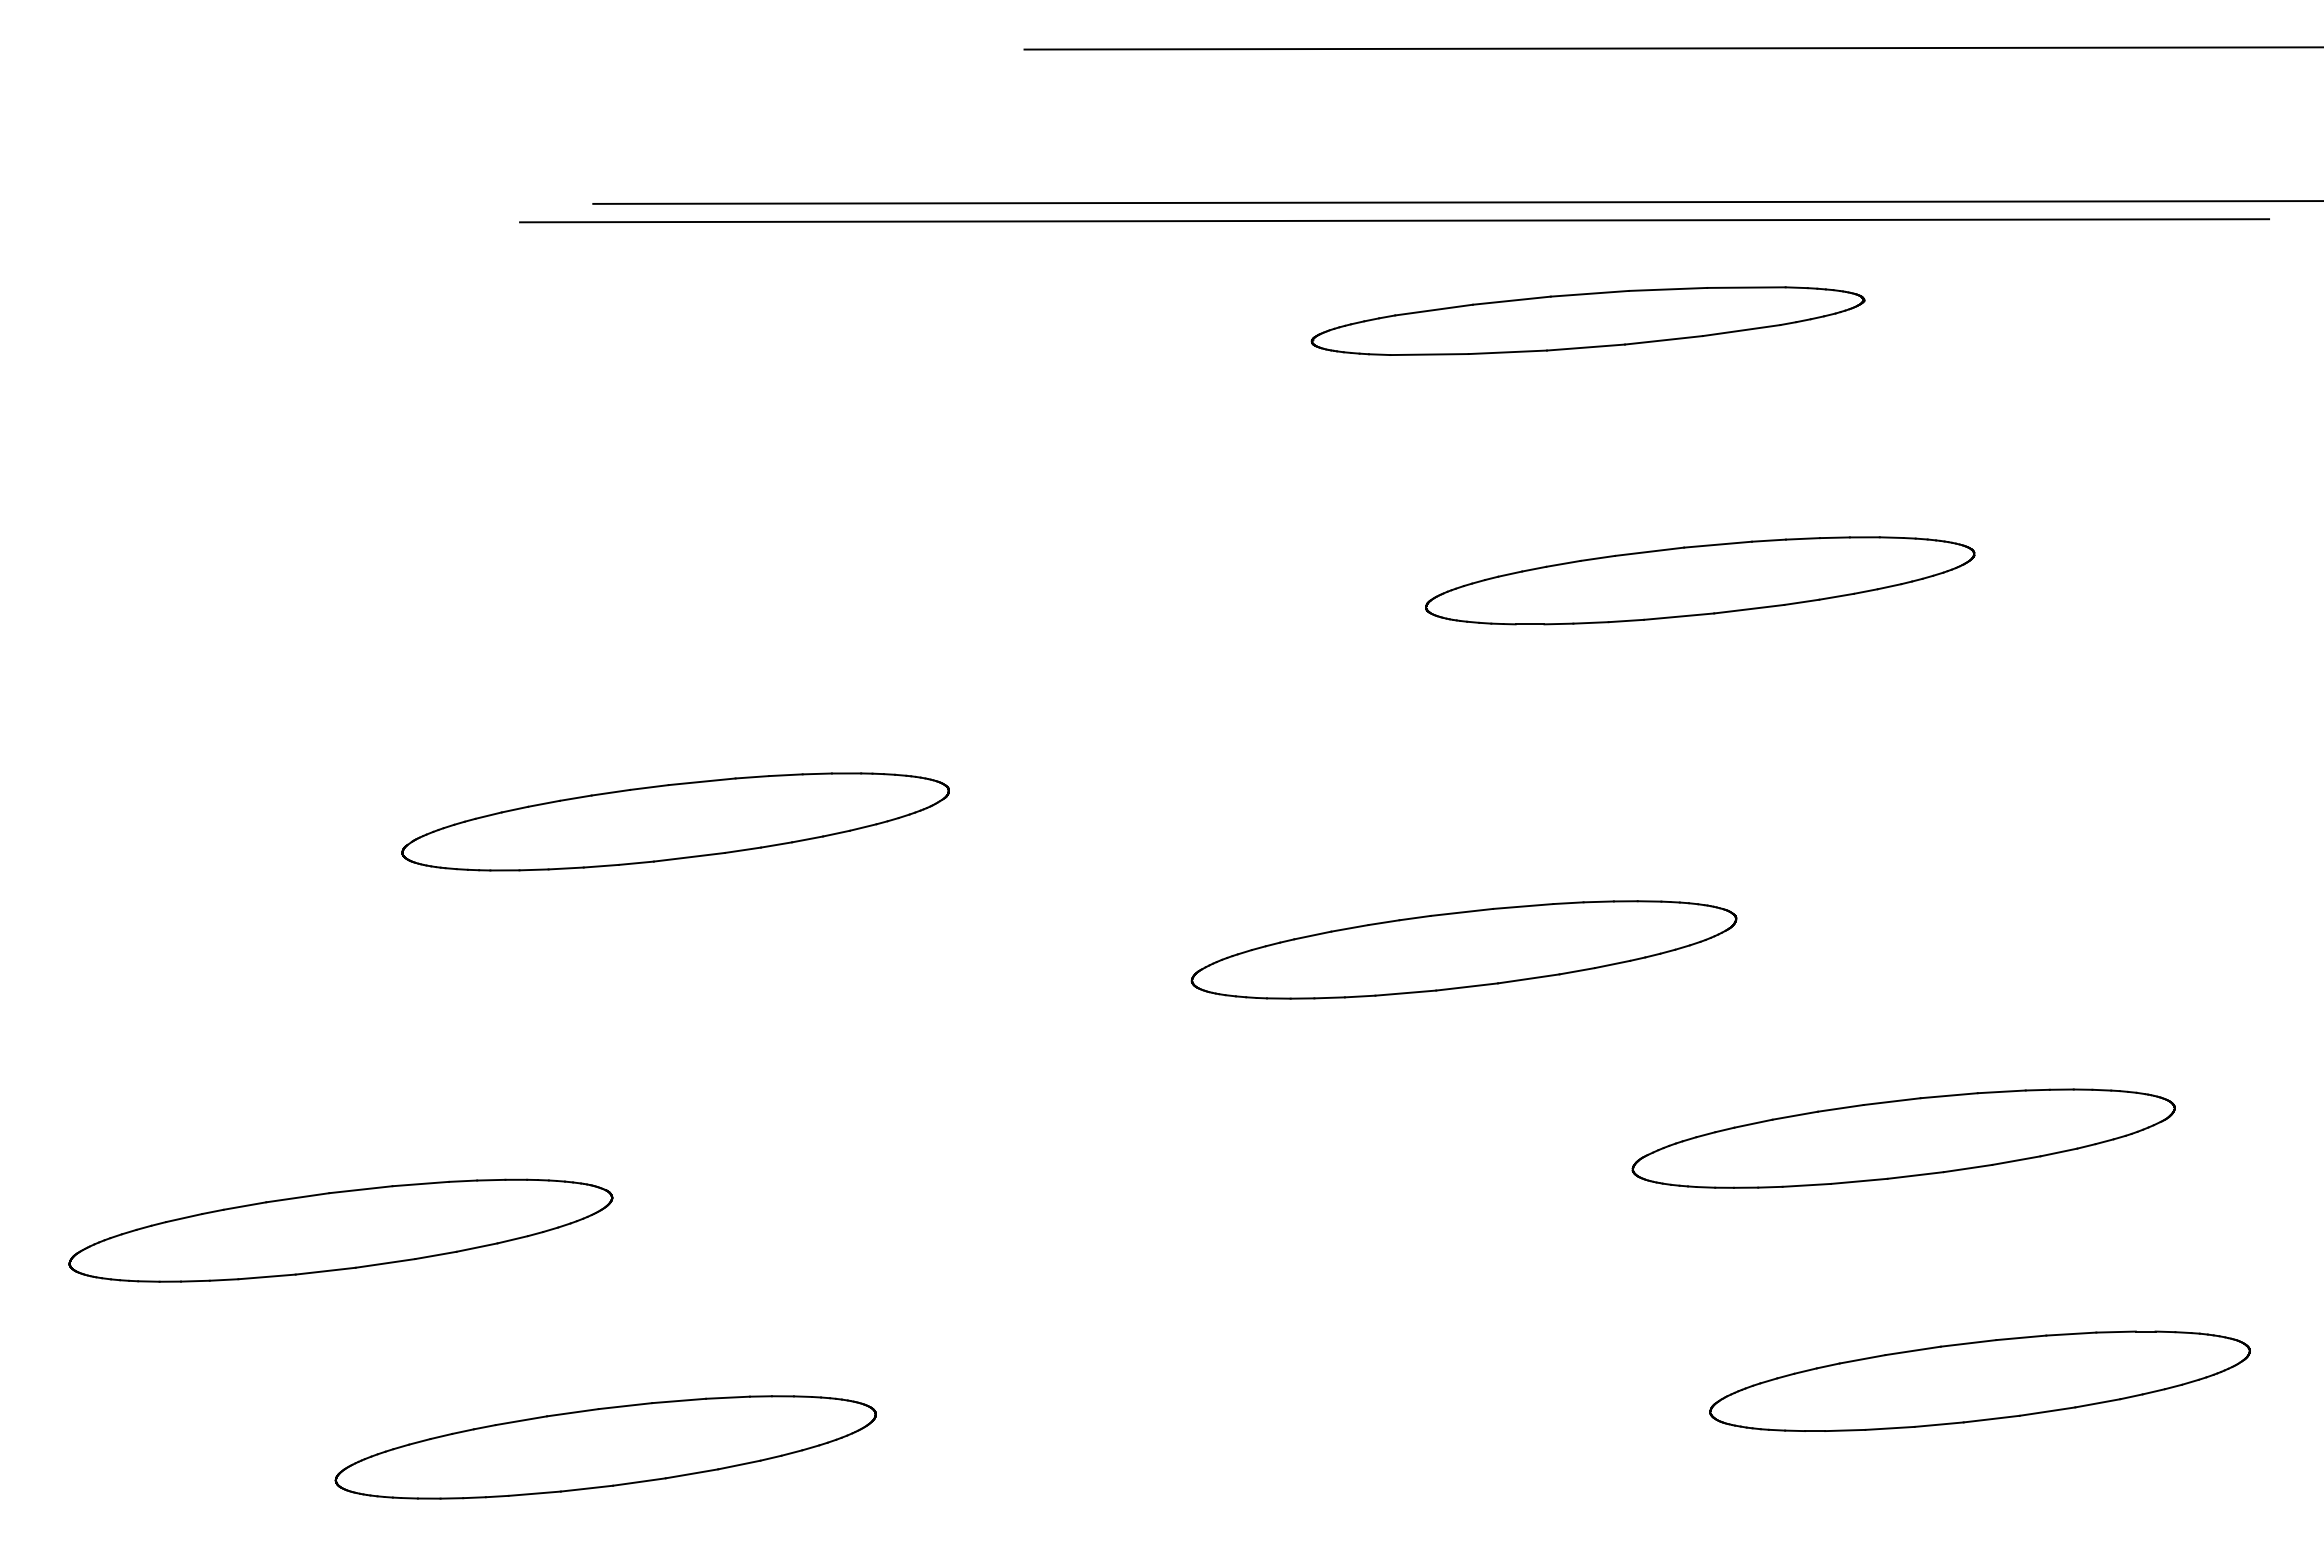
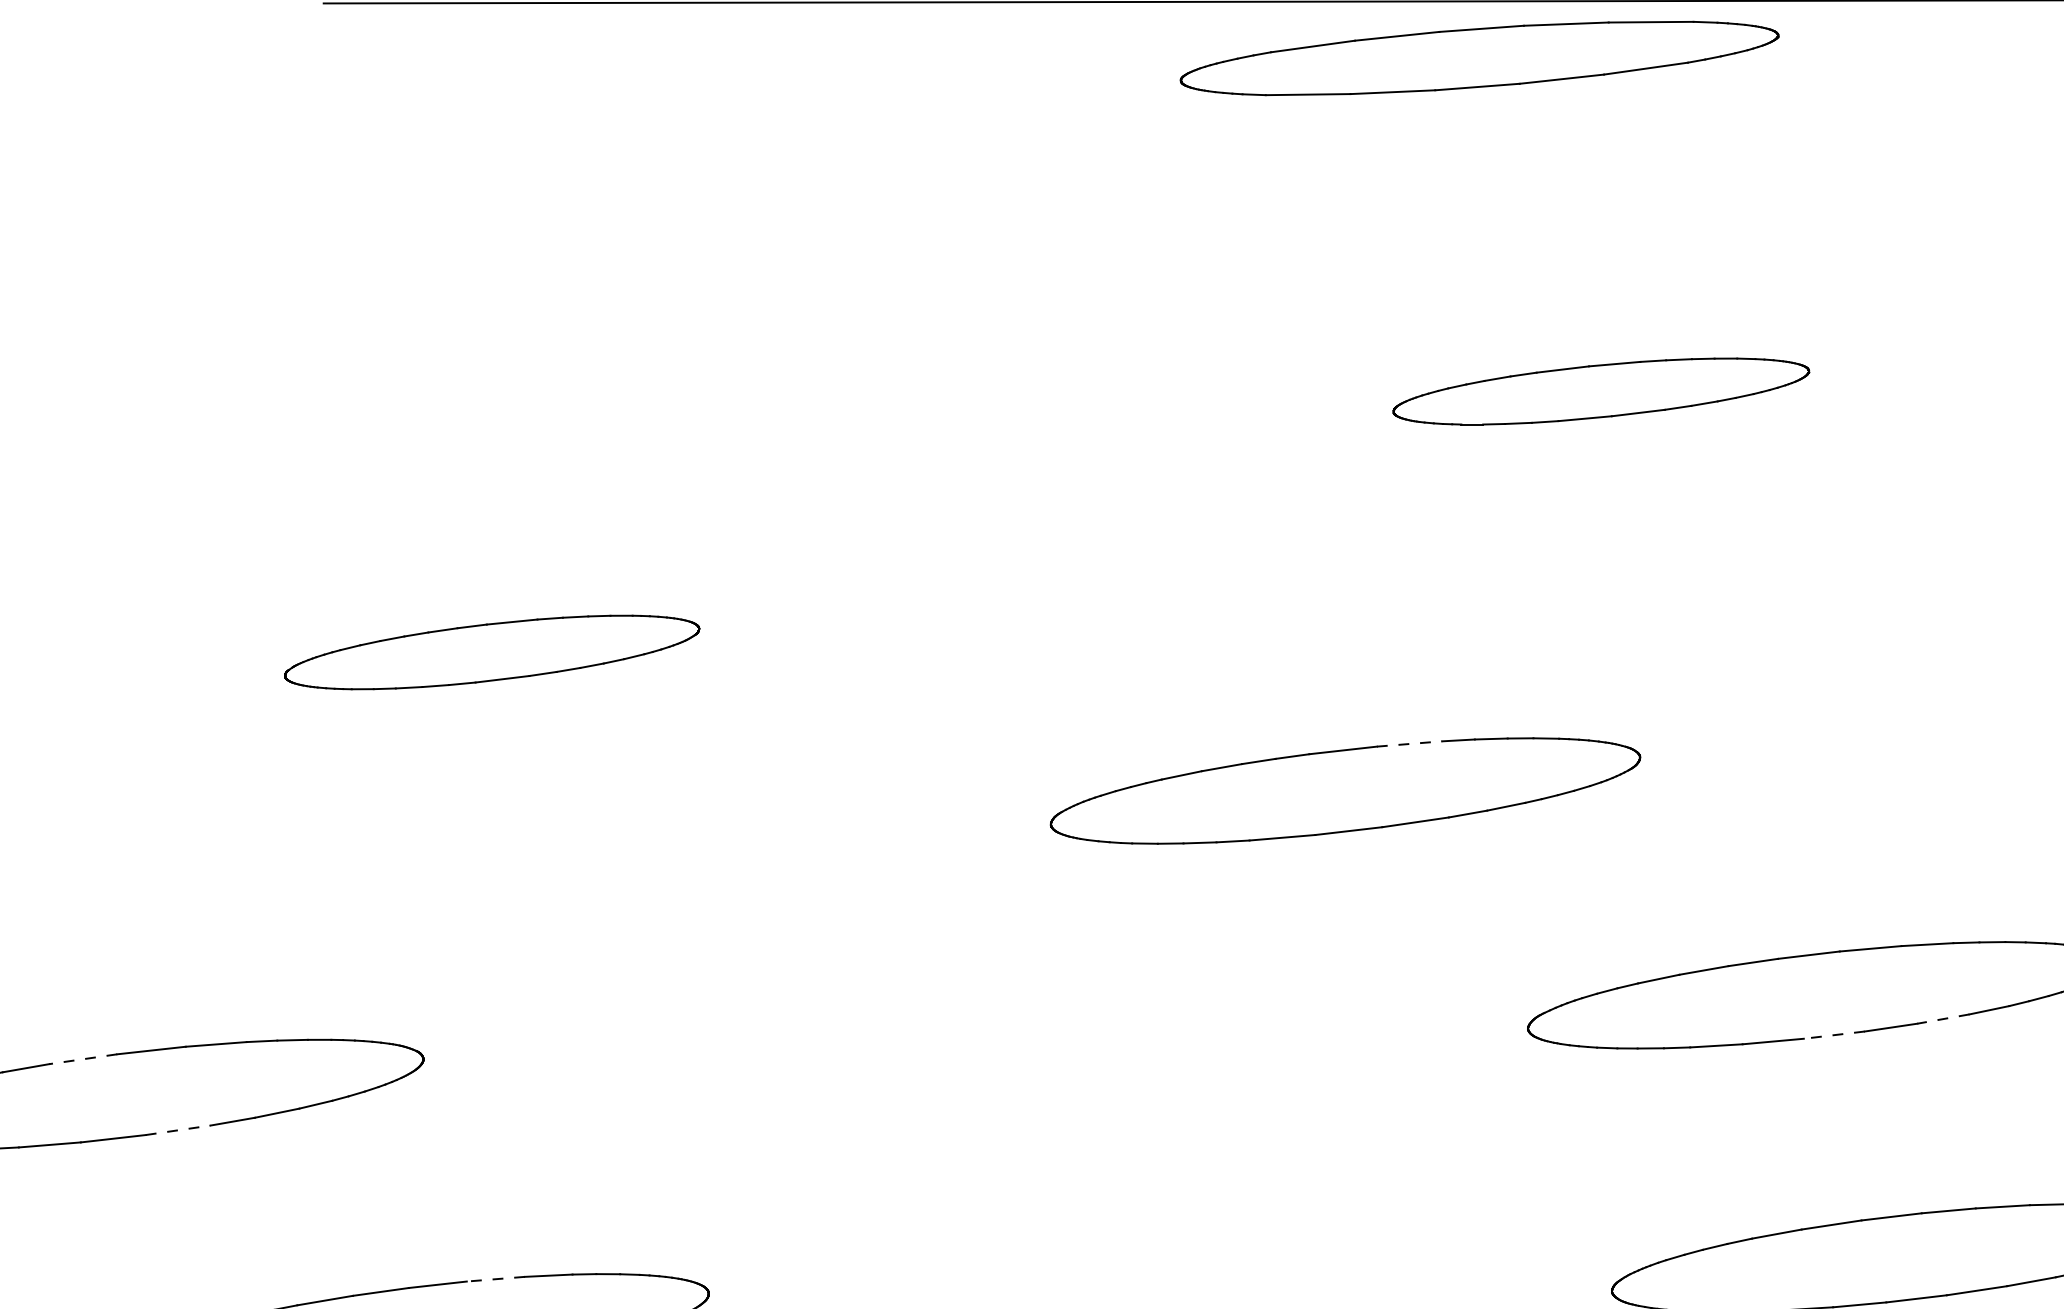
part: (1587, 320) -> (1479, 57), moved
part: (1700, 580) -> (1601, 391), size x0.7
part: (675, 821) -> (491, 651), size x0.7
line: (1523, 906) -> (1409, 744), solid -> dashed
line: (2015, 1160) -> (1942, 1018), solid -> dashed
line: (1915, 1175) -> (1834, 1035), solid -> dashed
line: (297, 1197) -> (82, 1058), solid -> dashed
line: (385, 1263) -> (178, 1130), solid -> dashed
line: (679, 1400) -> (496, 1278), solid -> dashed

